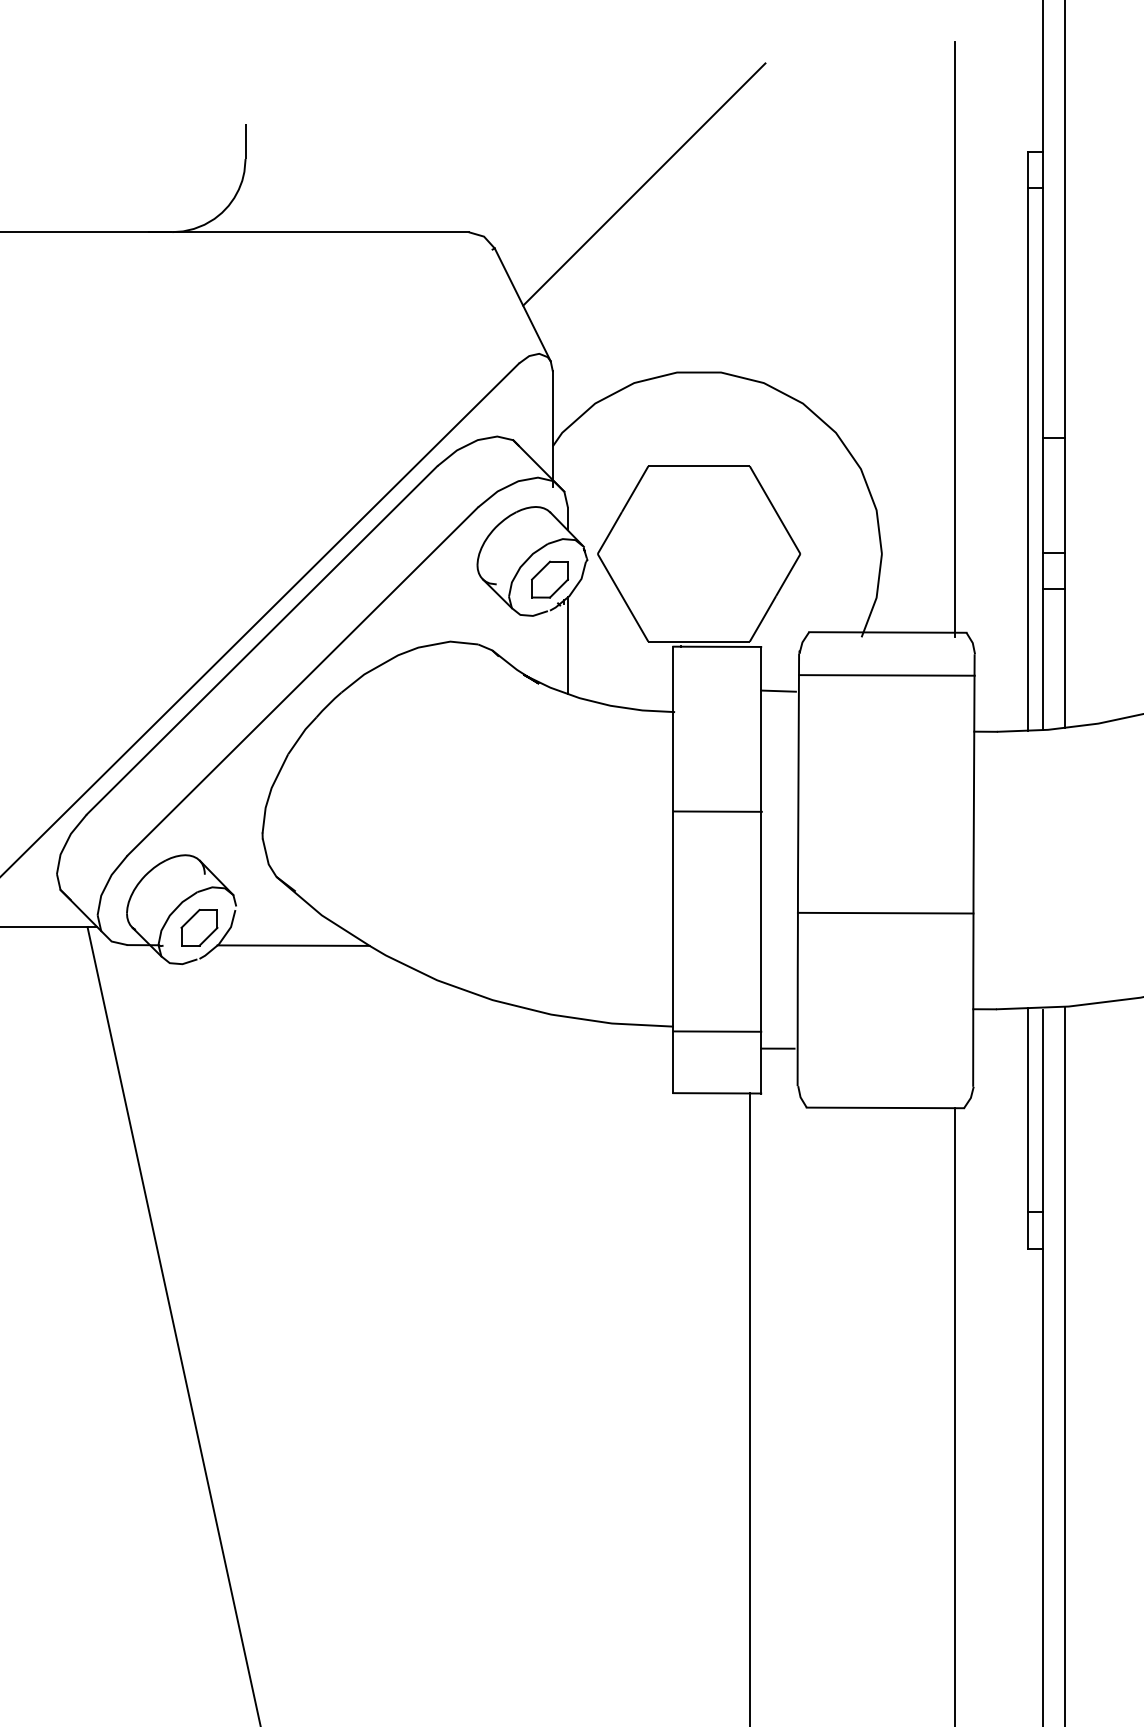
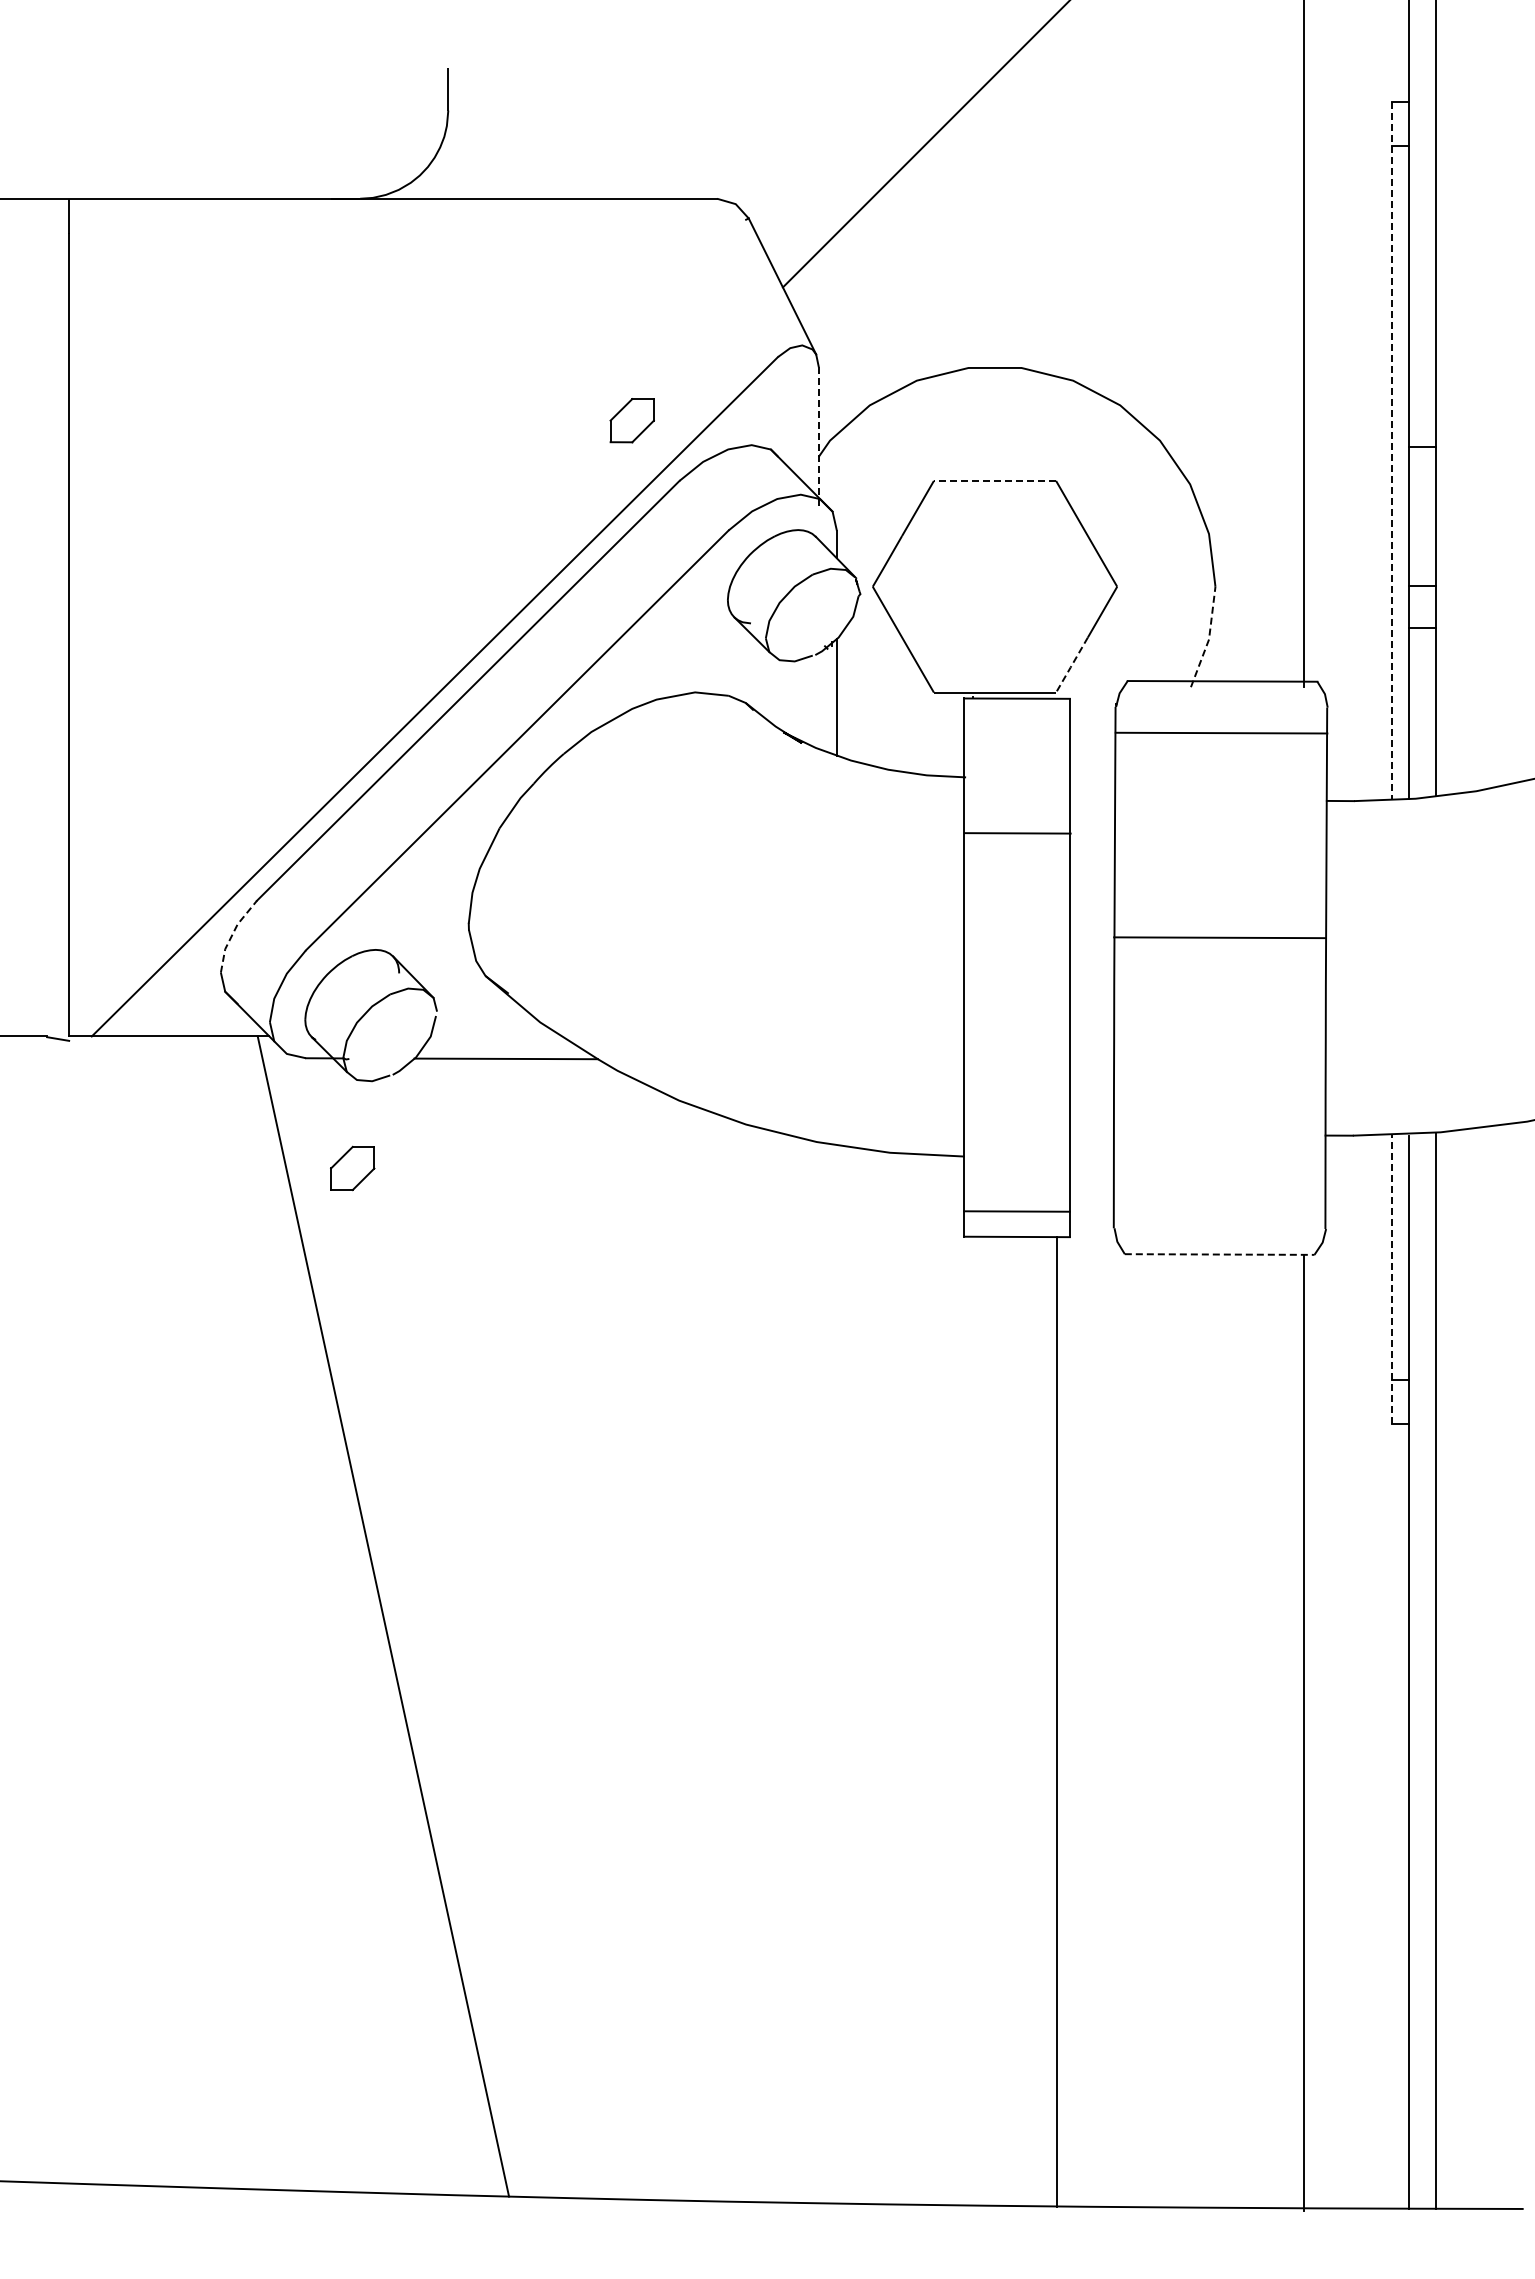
line: (552, 429) -> (818, 436), solid -> dashed
line: (1027, 440) -> (1391, 450), solid -> dashed
line: (699, 465) -> (995, 480), solid -> dashed
part: (549, 579) -> (631, 420), moved
line: (877, 596) -> (1209, 638), solid -> dashed
line: (762, 619) -> (1071, 665), solid -> dashed
line: (778, 690) -> (1090, 751), removed
line: (717, 811) -> (1017, 833), moved
line: (67, 841) -> (233, 933), solid -> dashed
line: (885, 912) -> (1219, 937), moved
part: (199, 927) -> (352, 1168), moved
line: (716, 1031) -> (1016, 1211), moved
line: (777, 1049) -> (1089, 1183), removed
line: (885, 1107) -> (1219, 1254), solid -> dashed
line: (1027, 1127) -> (1391, 1278), solid -> dashed

